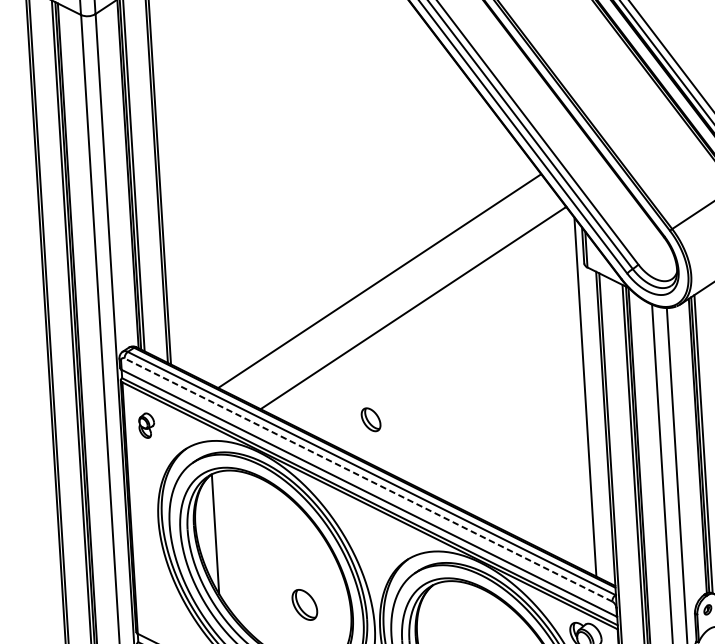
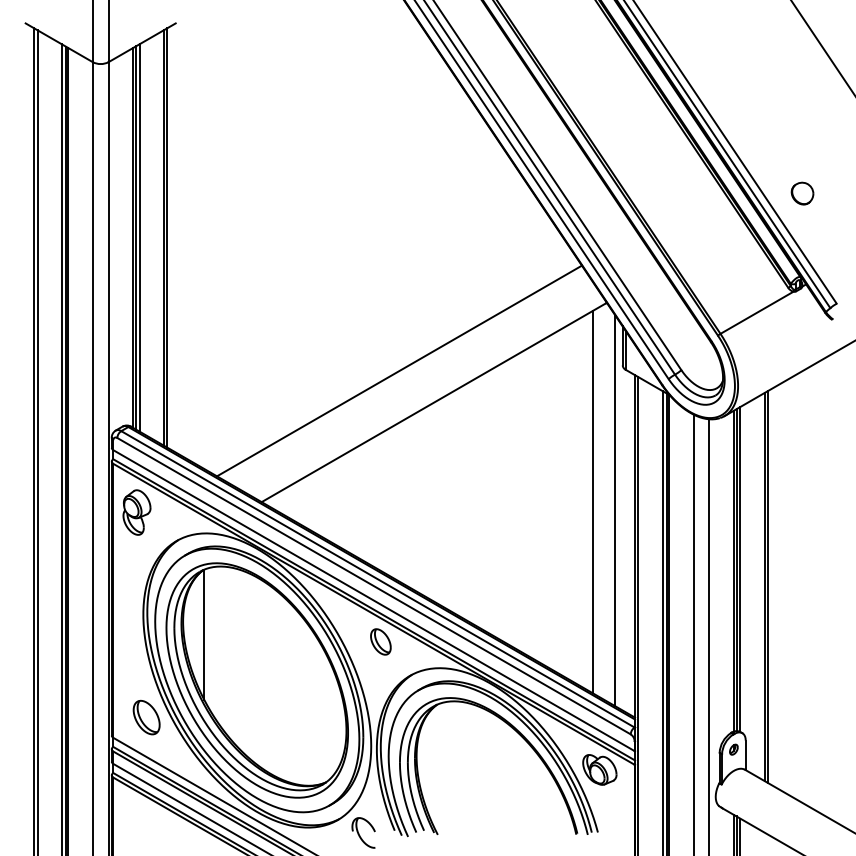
line: (564, 390) -> (592, 502), added
part: (370, 419) -> (380, 641), moved
part: (146, 425) -> (136, 512), size x1.67
line: (367, 479) -> (373, 585), dashed -> solid
part: (304, 604) -> (146, 717), moved

